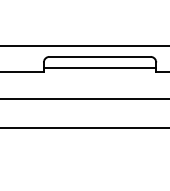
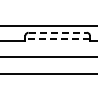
line: (101, 56) -> (58, 32), solid -> dashed
line: (99, 68) -> (57, 39), solid -> dashed

